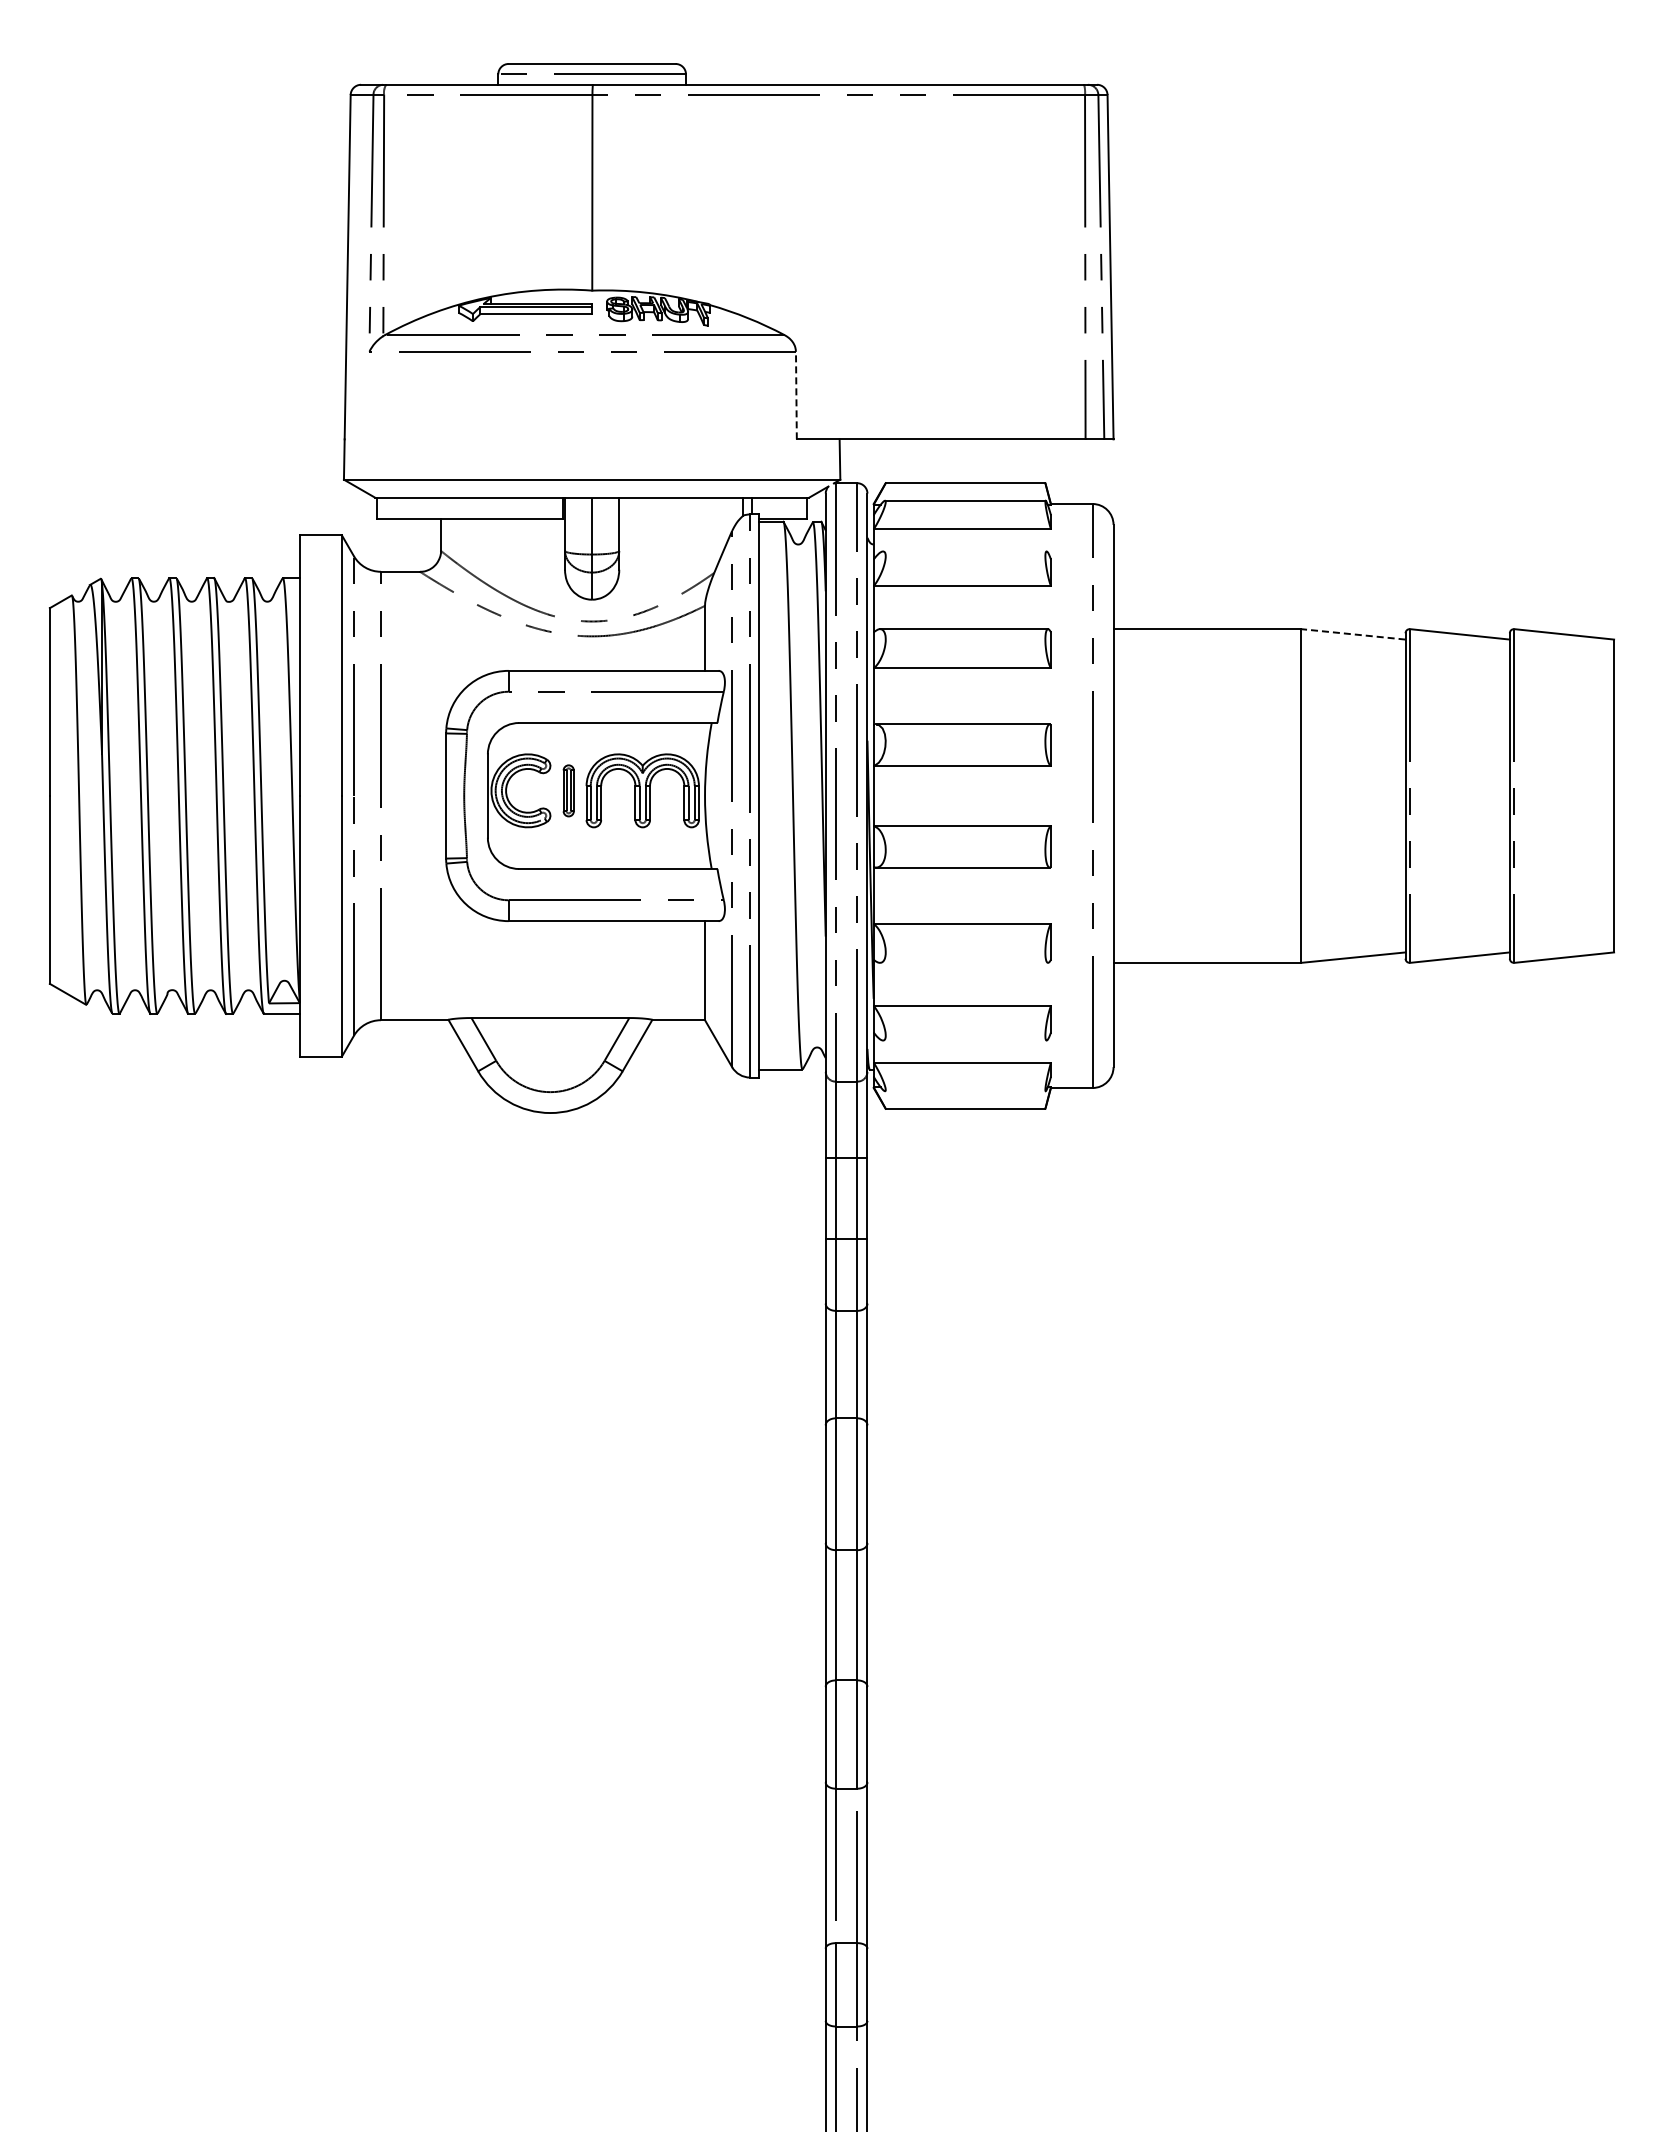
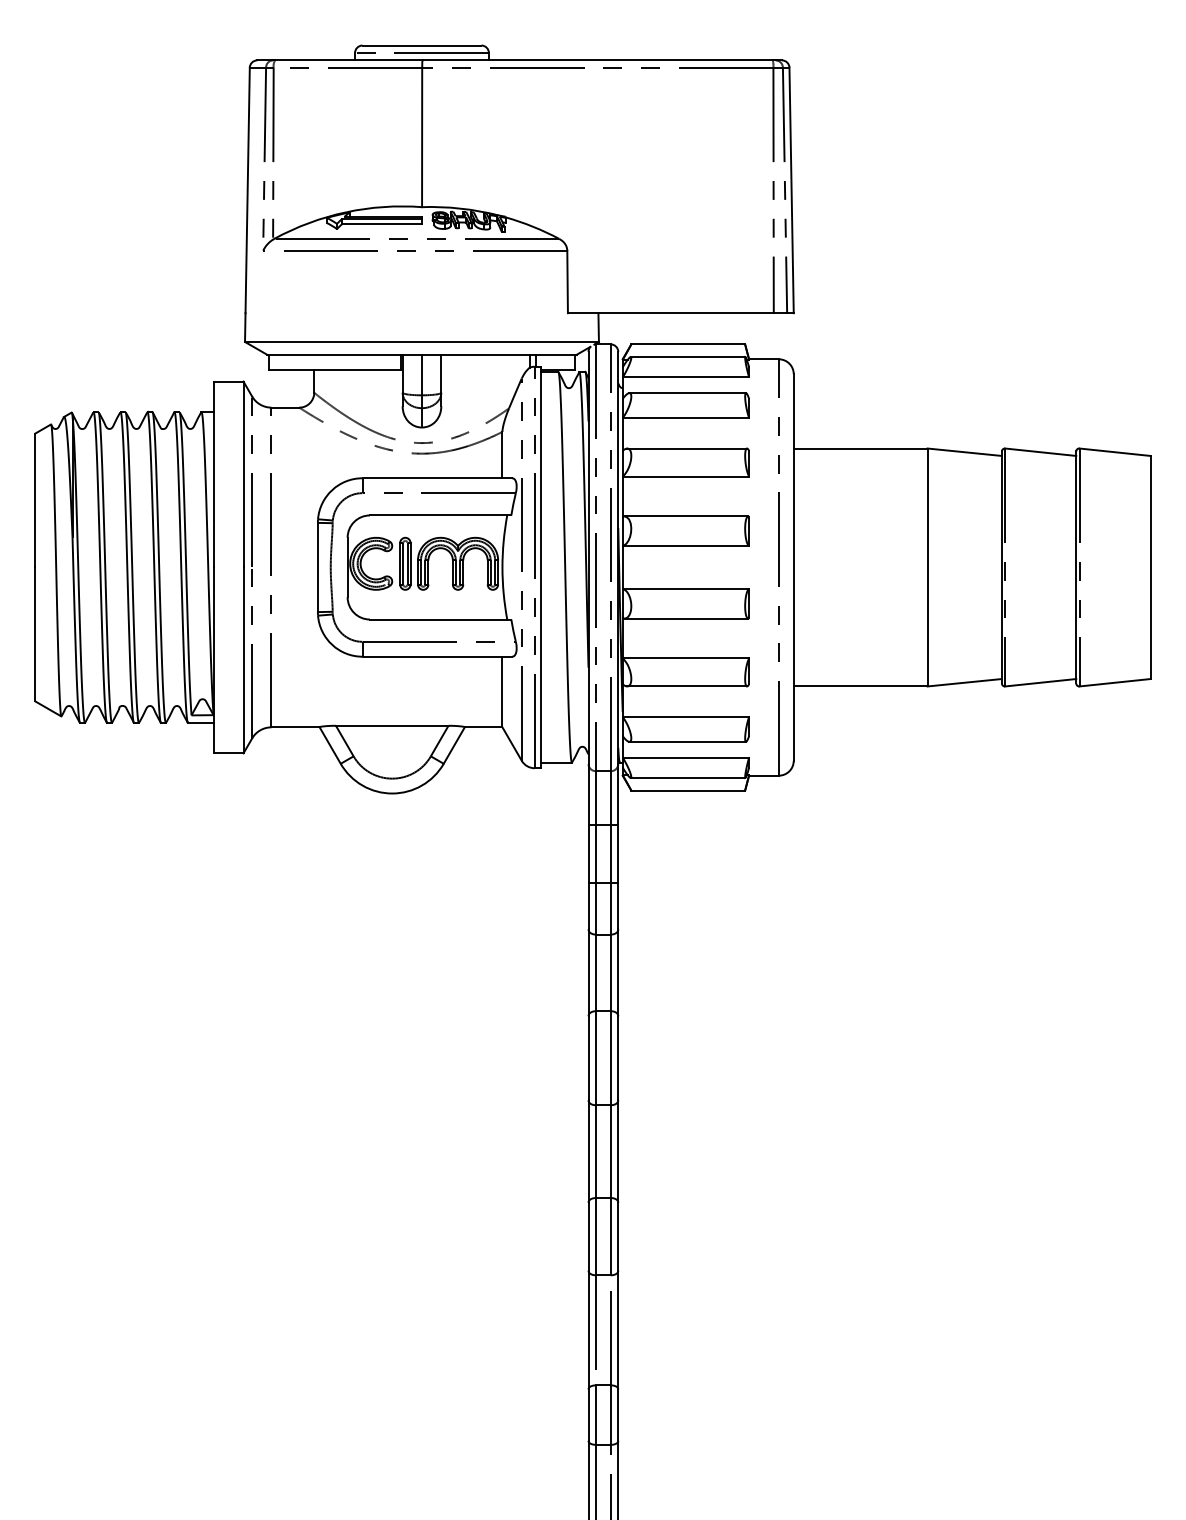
line: (796, 395) -> (567, 281), dashed -> solid
line: (964, 551) -> (687, 393), added
line: (1352, 634) -> (964, 452), dashed -> solid
part: (568, 790) -> (405, 563), size x1.43
line: (963, 962) -> (686, 686), added
line: (964, 1040) -> (687, 741), added
line: (964, 1091) -> (687, 778), added

